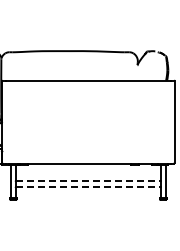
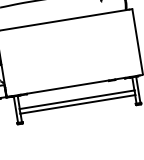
line: (88, 181) -> (77, 99), dashed -> solid
line: (88, 187) -> (78, 104), dashed -> solid

